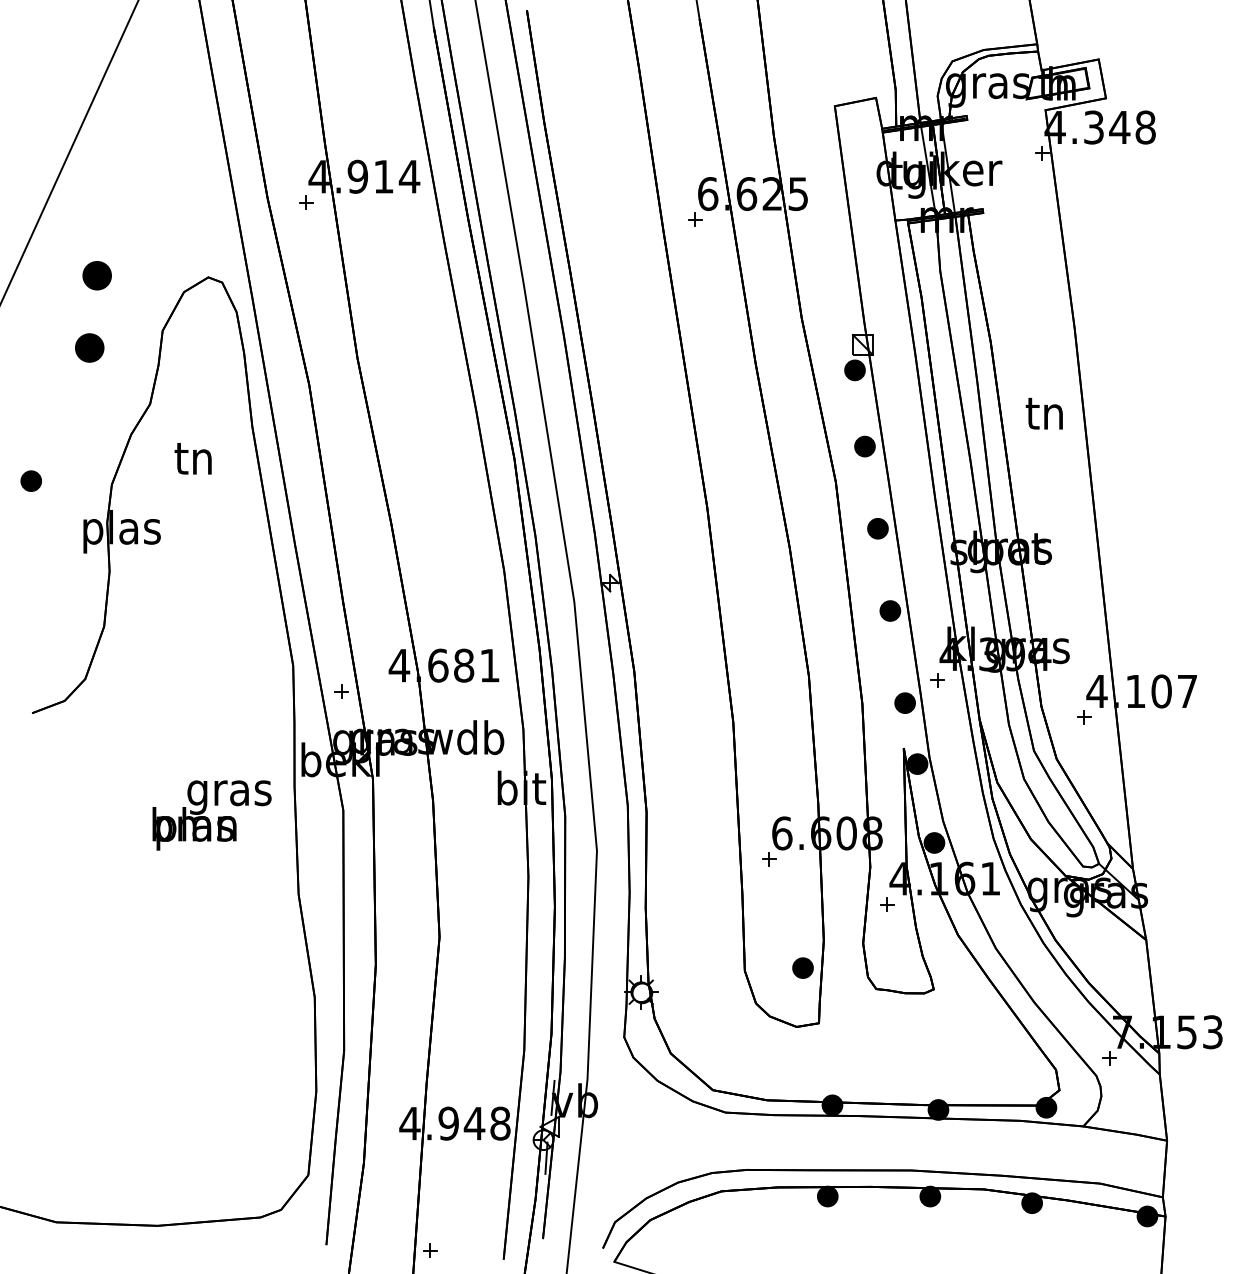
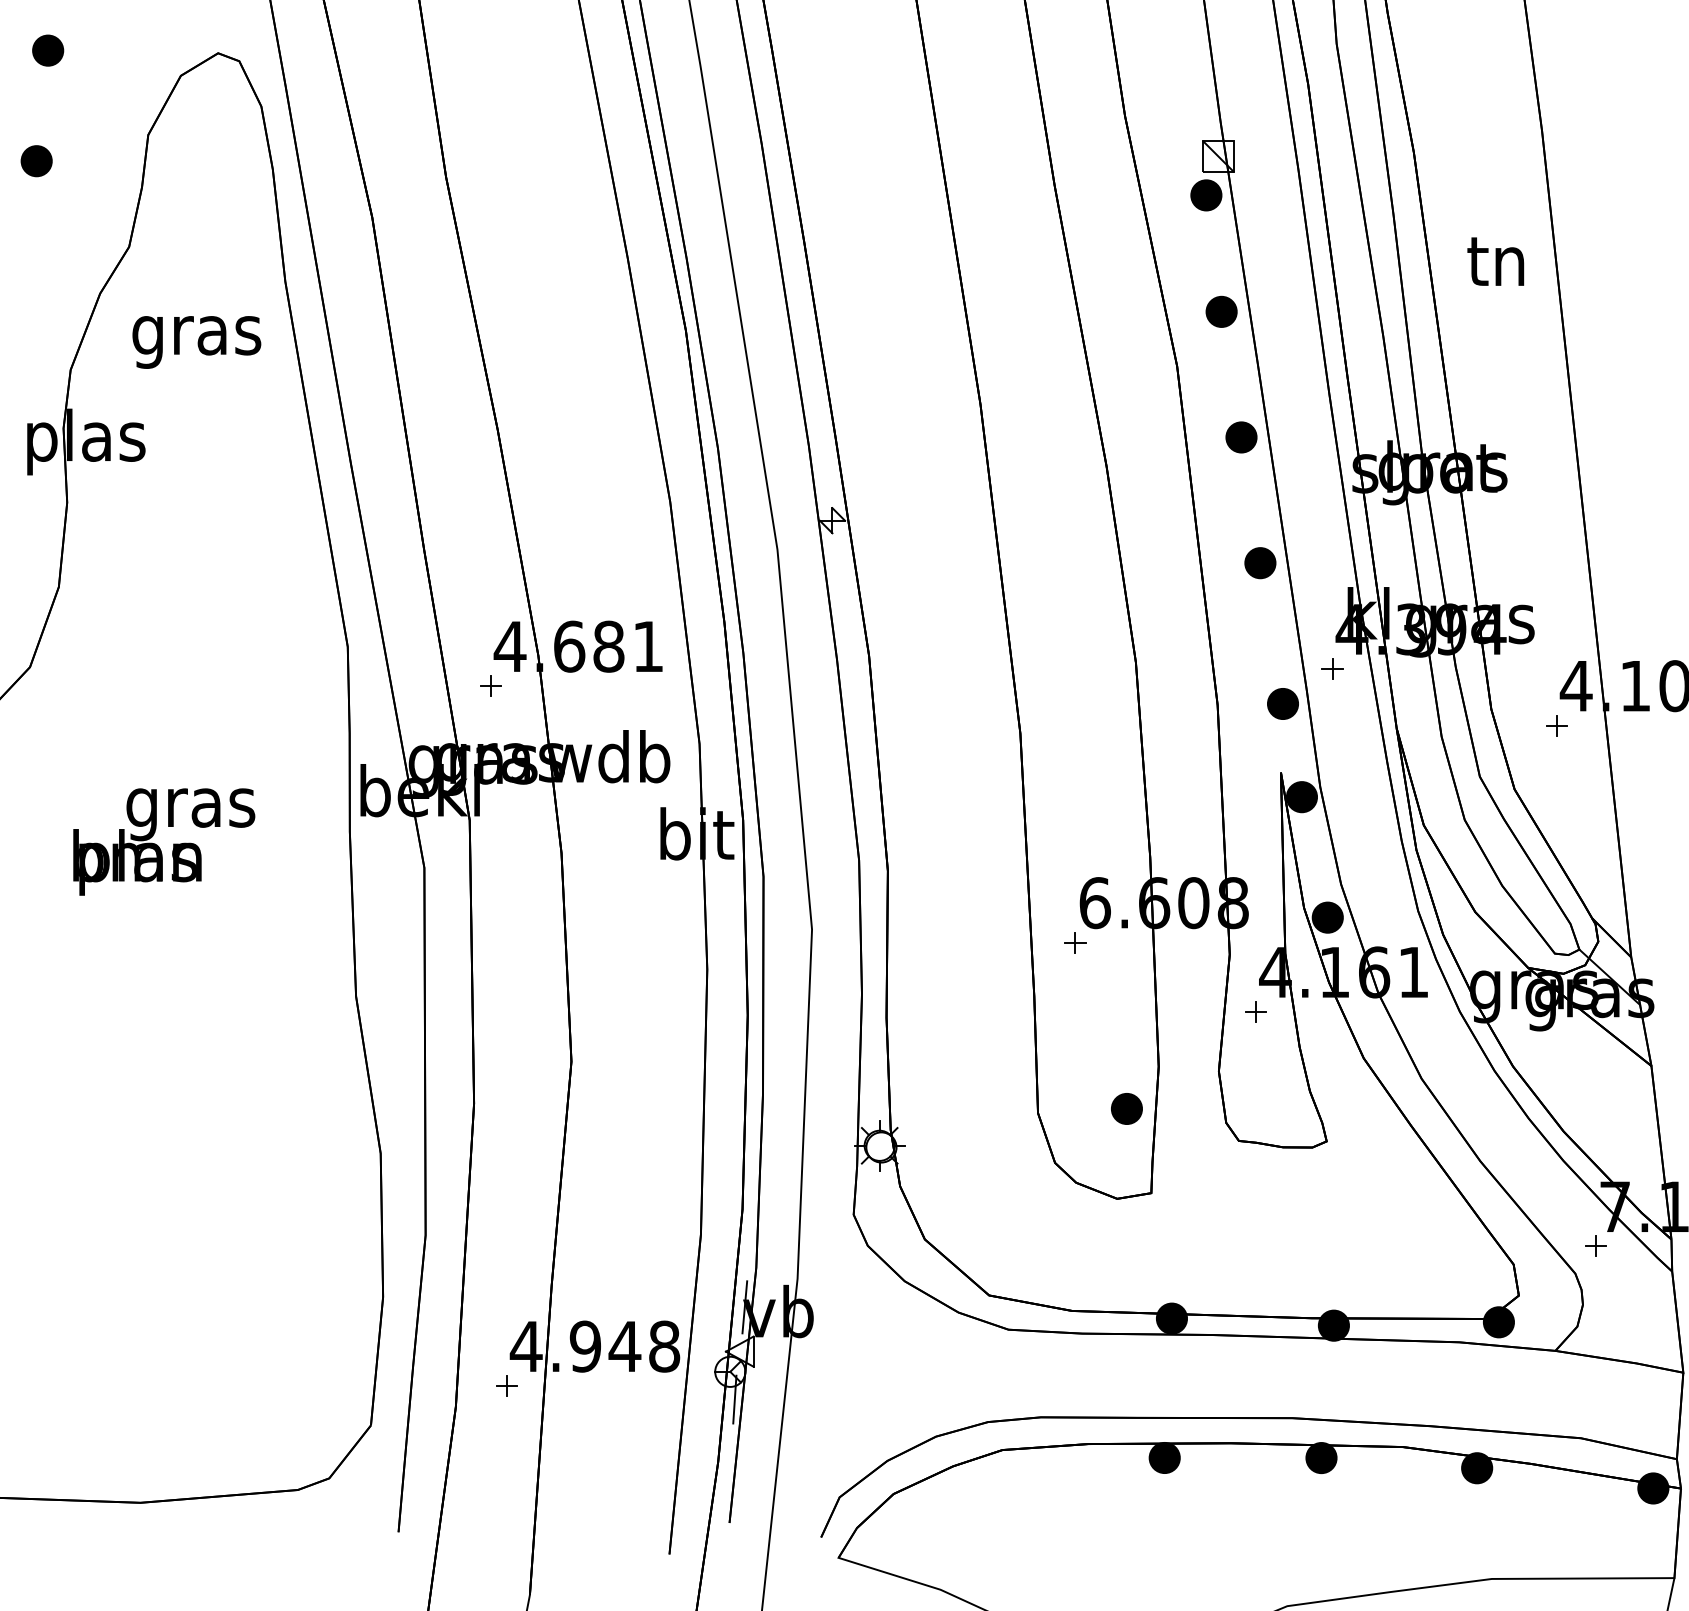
part: (96, 275) -> (47, 50), size x0.71
part: (89, 347) -> (36, 160), size x0.71
text: (194, 462) -> (196, 336), tn -> gras
part: (341, 691) -> (490, 686), moved
text: (211, 815) -> (163, 842), moved
part: (430, 1250) -> (507, 1386), moved

